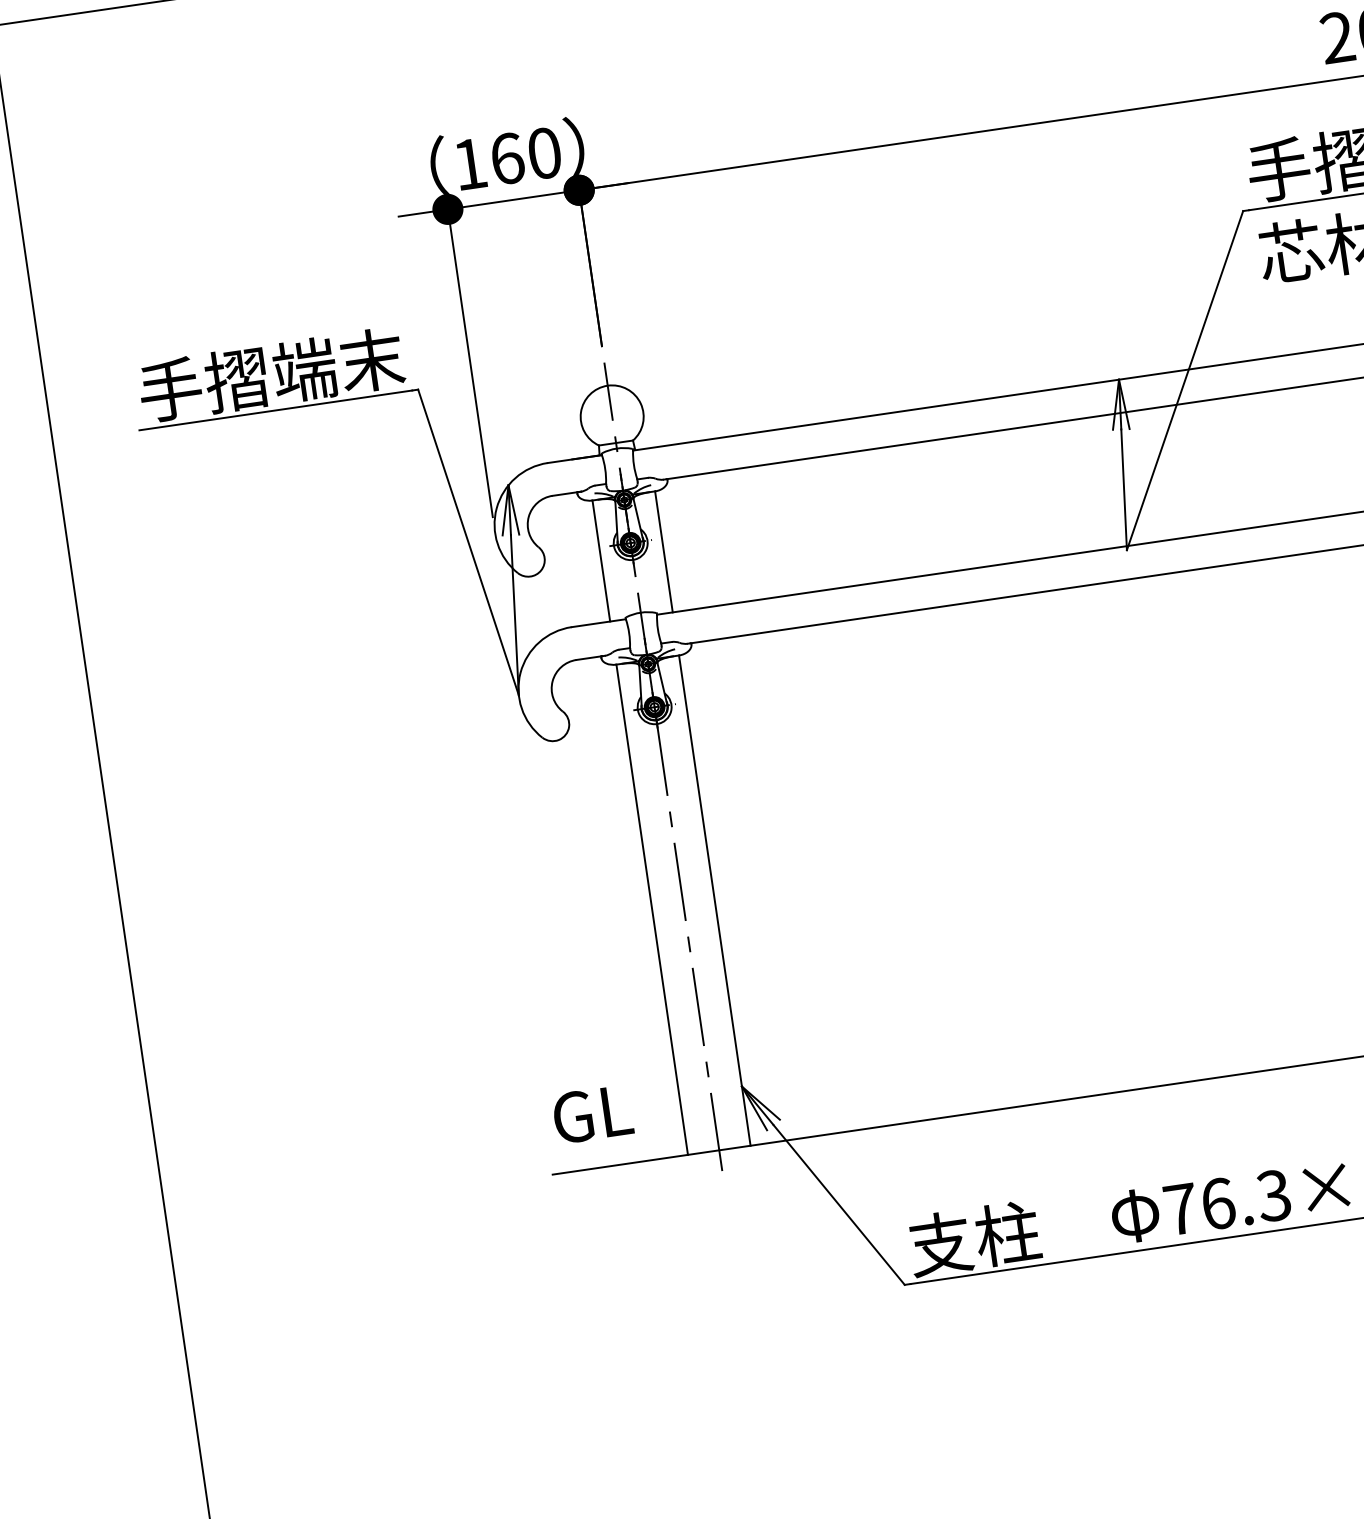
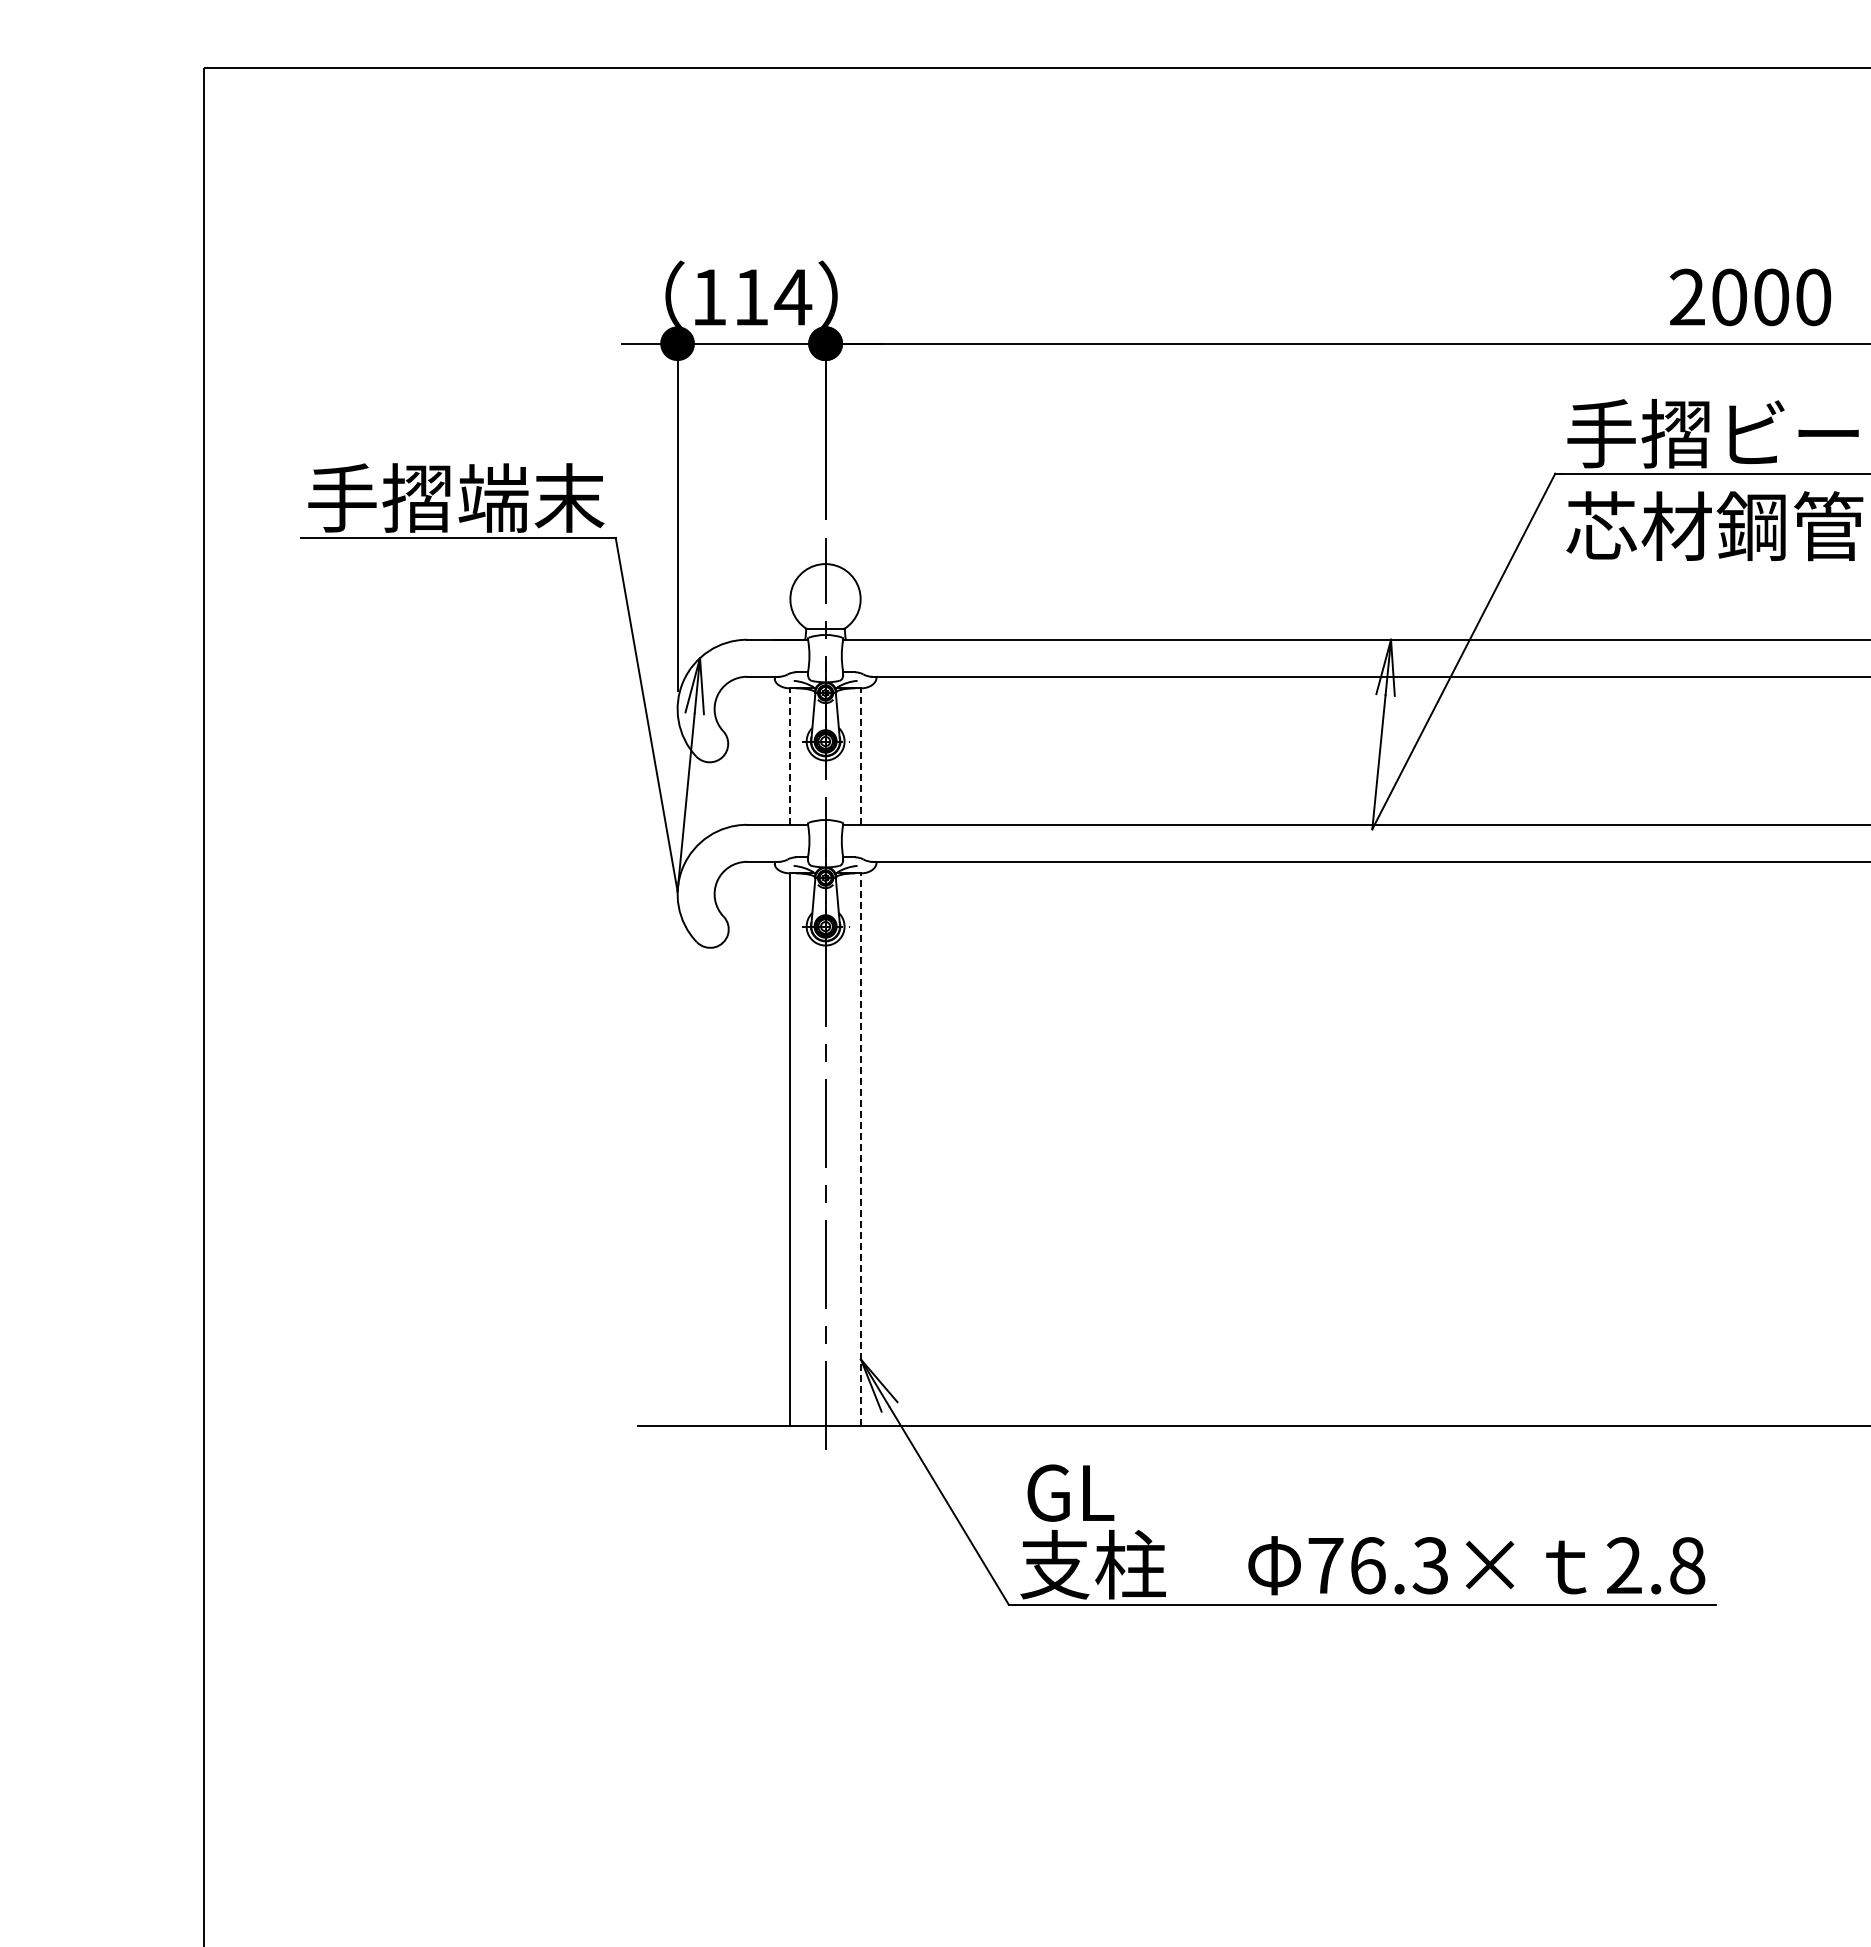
text: (527, 156) -> (773, 297), 160 -> 114
line: (663, 551) -> (860, 756), solid -> dashed
line: (601, 560) -> (790, 756), solid -> dashed
line: (714, 900) -> (860, 1149), solid -> dashed
text: (592, 1113) -> (1070, 1492), moved

